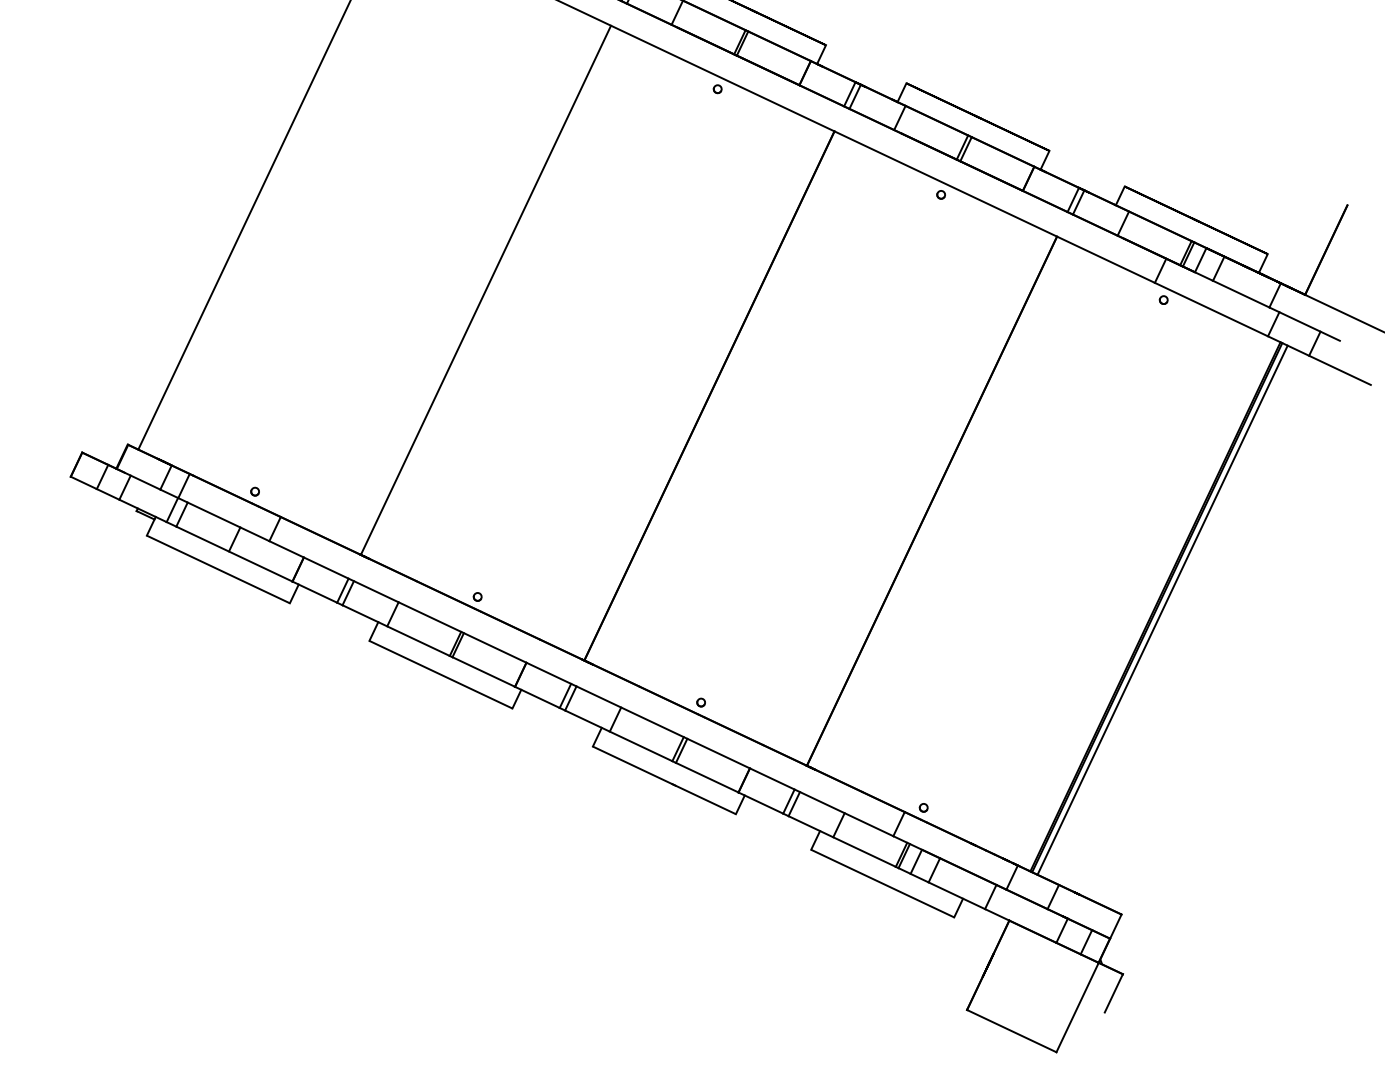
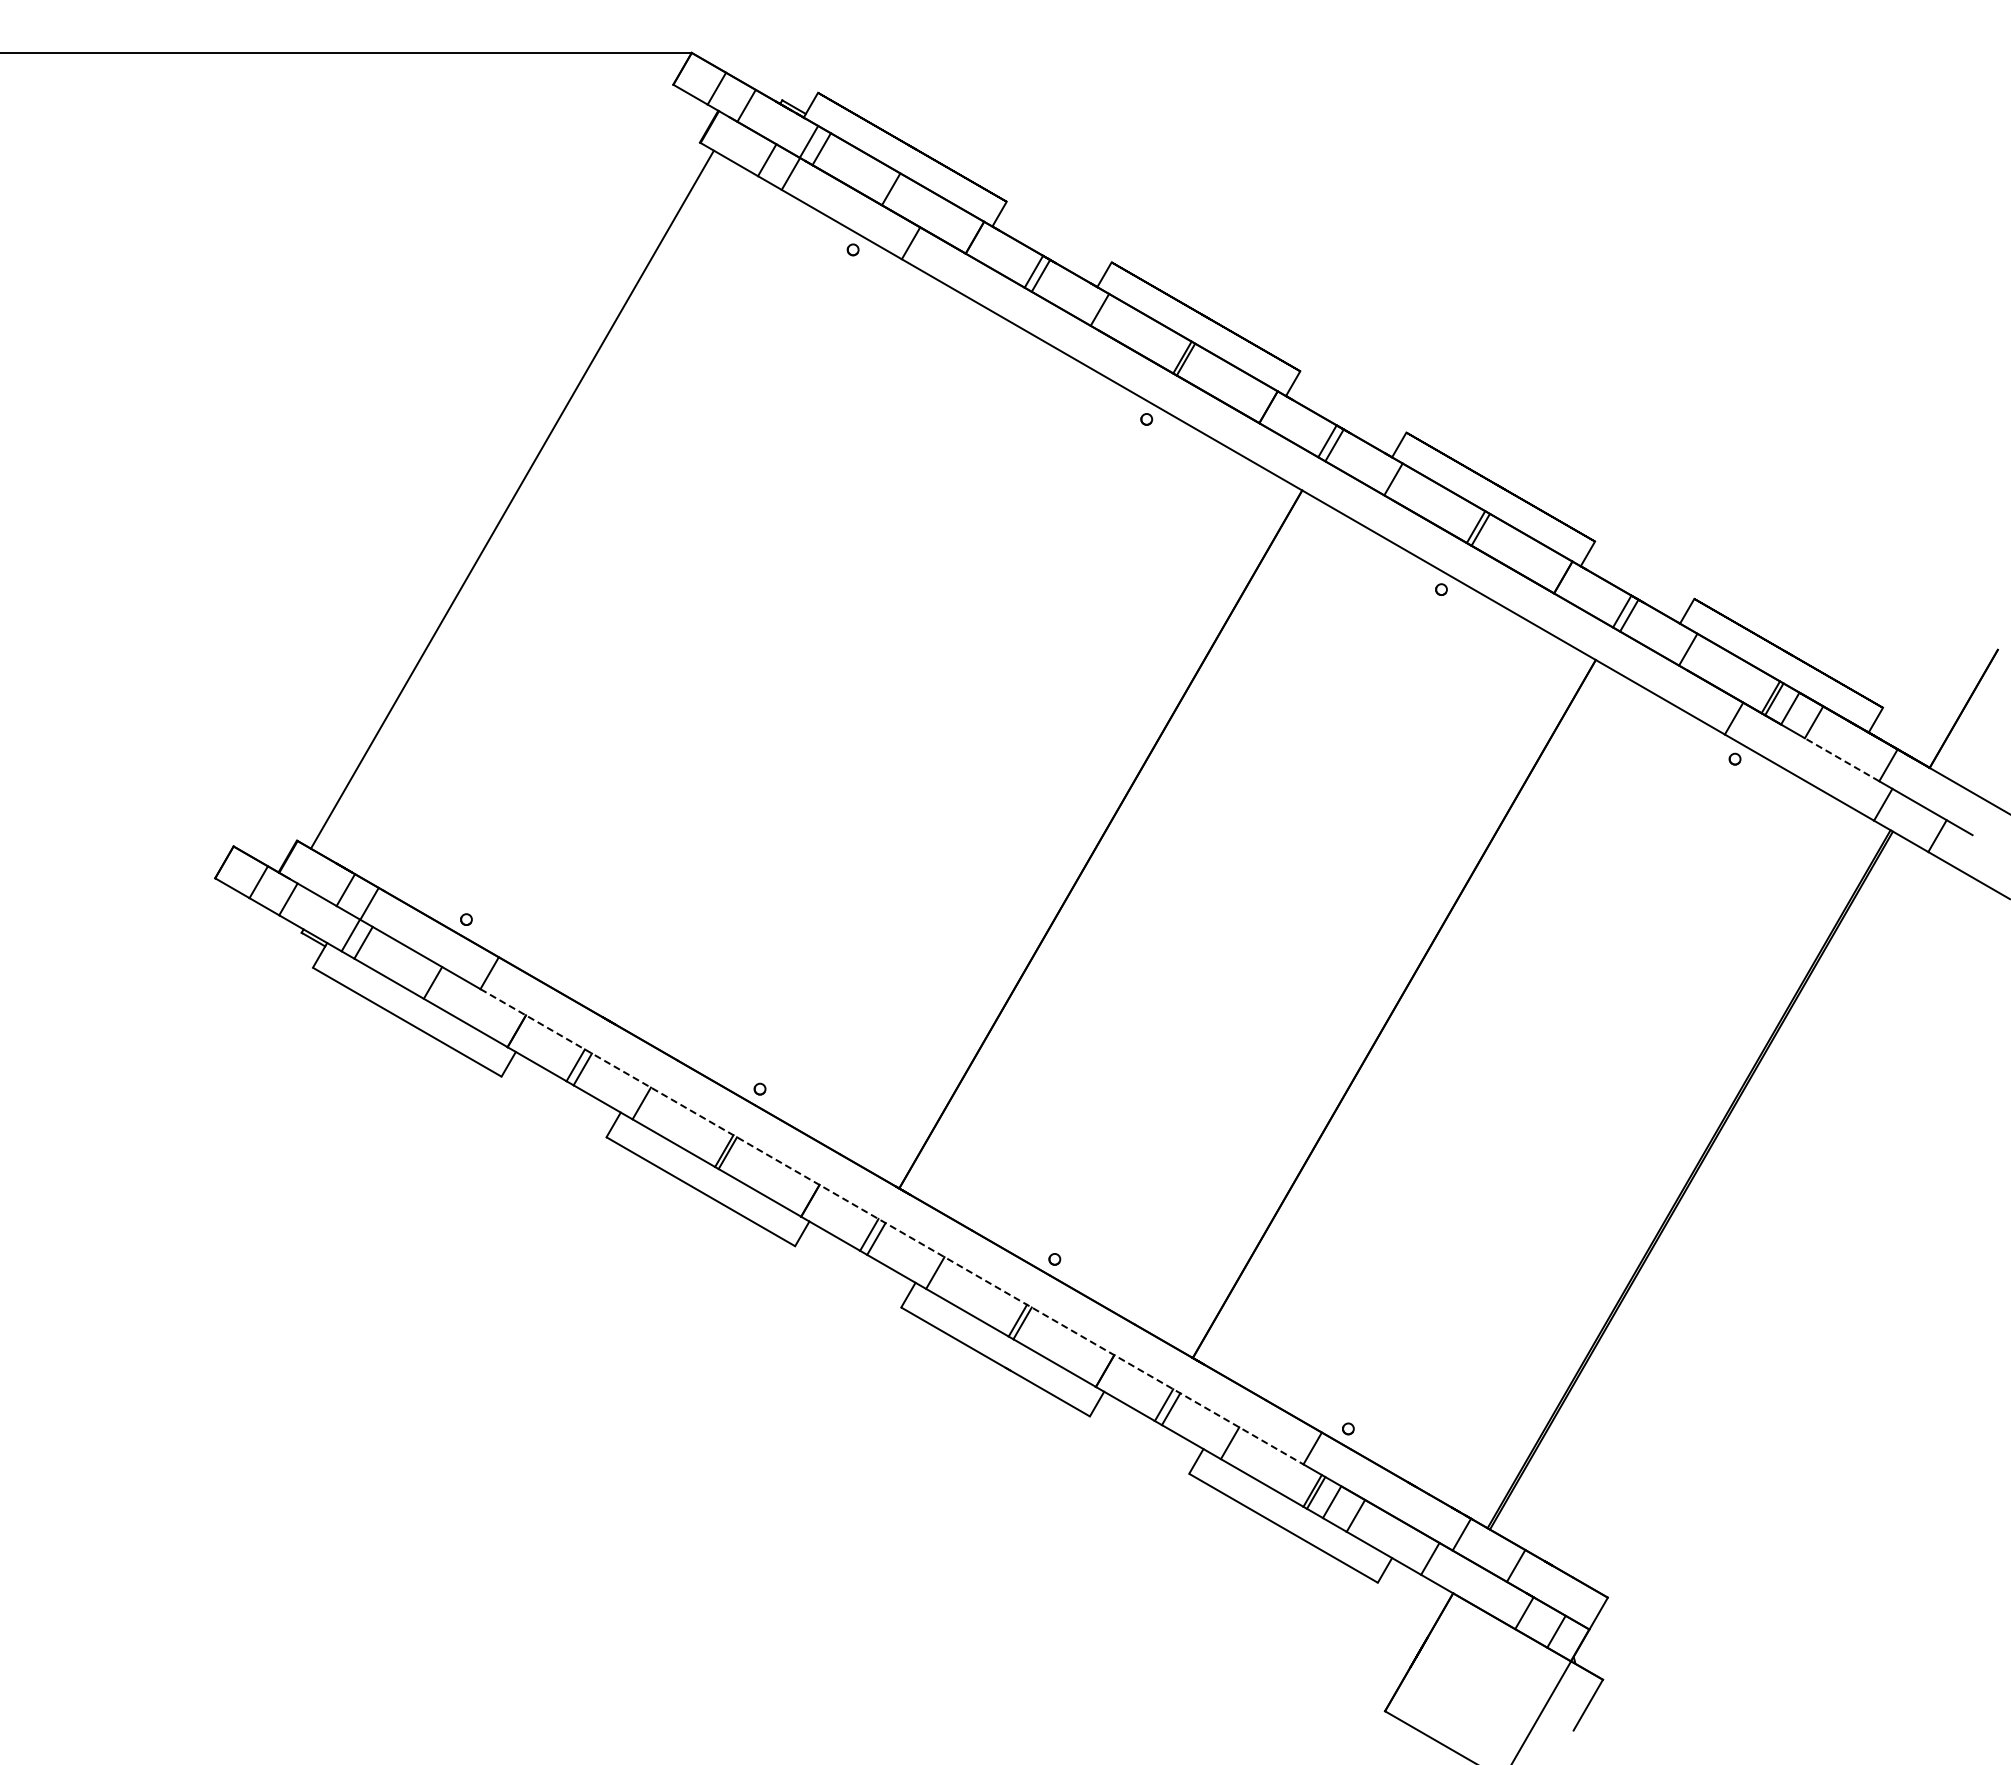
line: (485, 290) -> (805, 669), removed
line: (1241, 293) -> (1842, 759), solid -> dashed
line: (1162, 610) -> (1698, 1184), removed
line: (581, 689) -> (892, 1227), solid -> dashed

